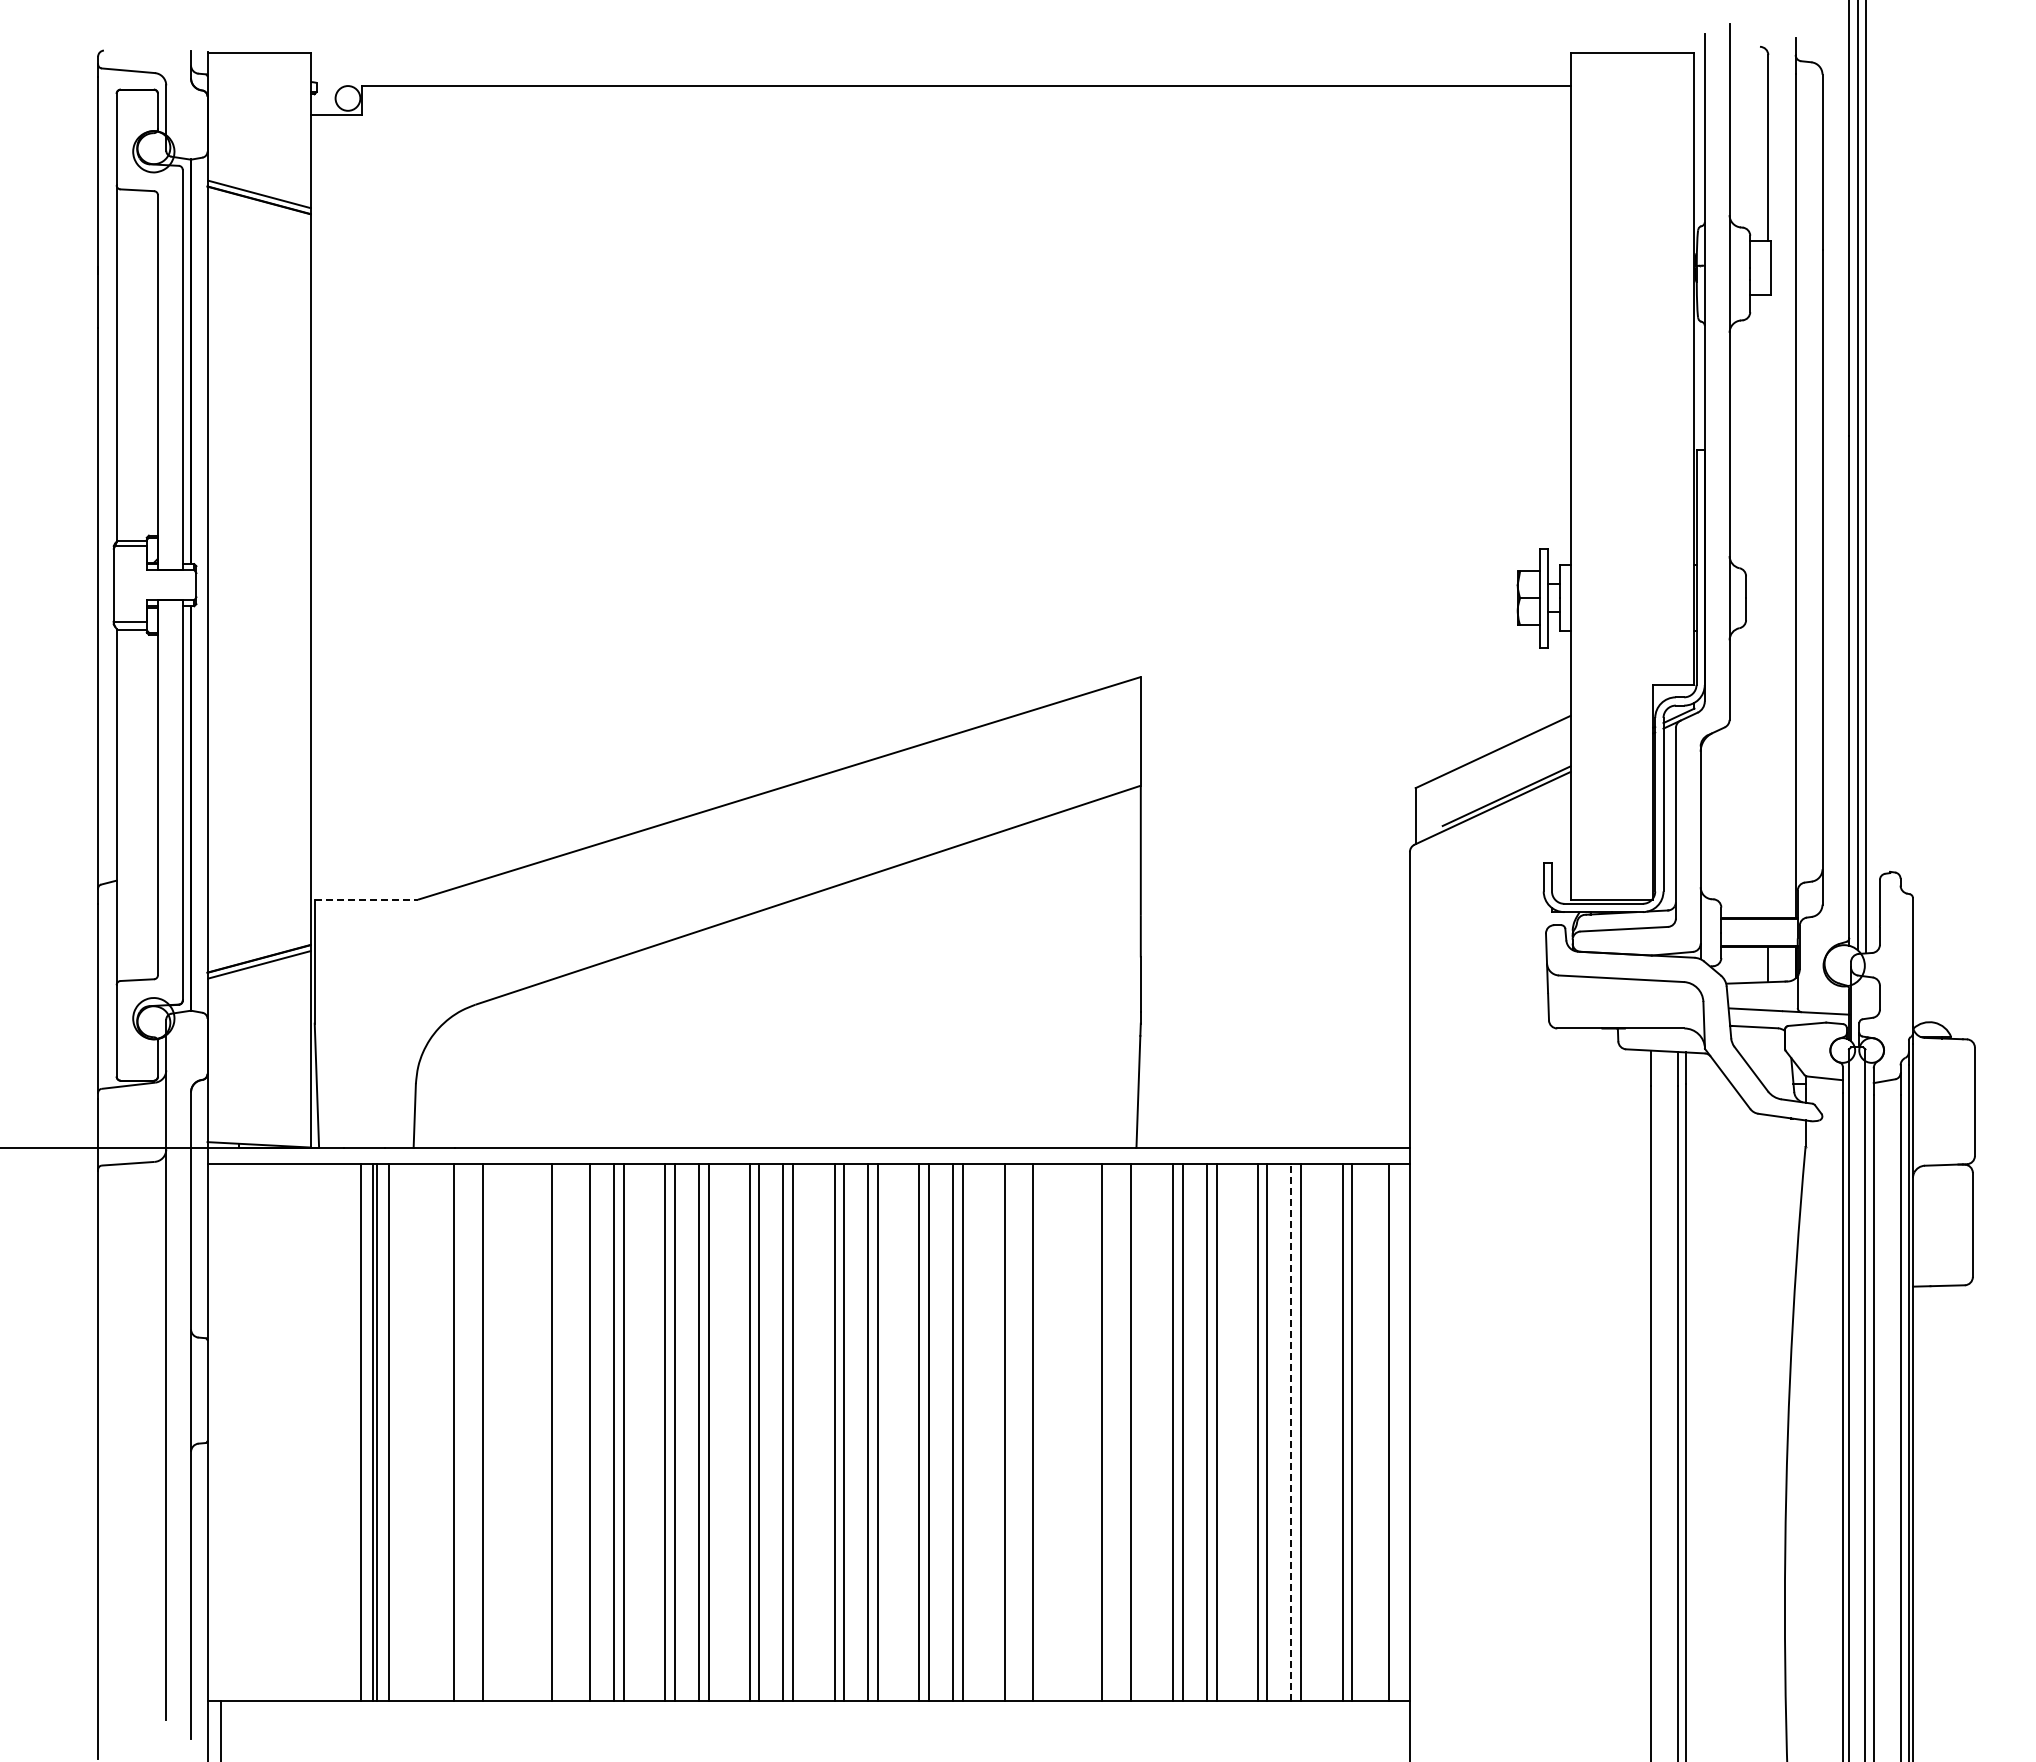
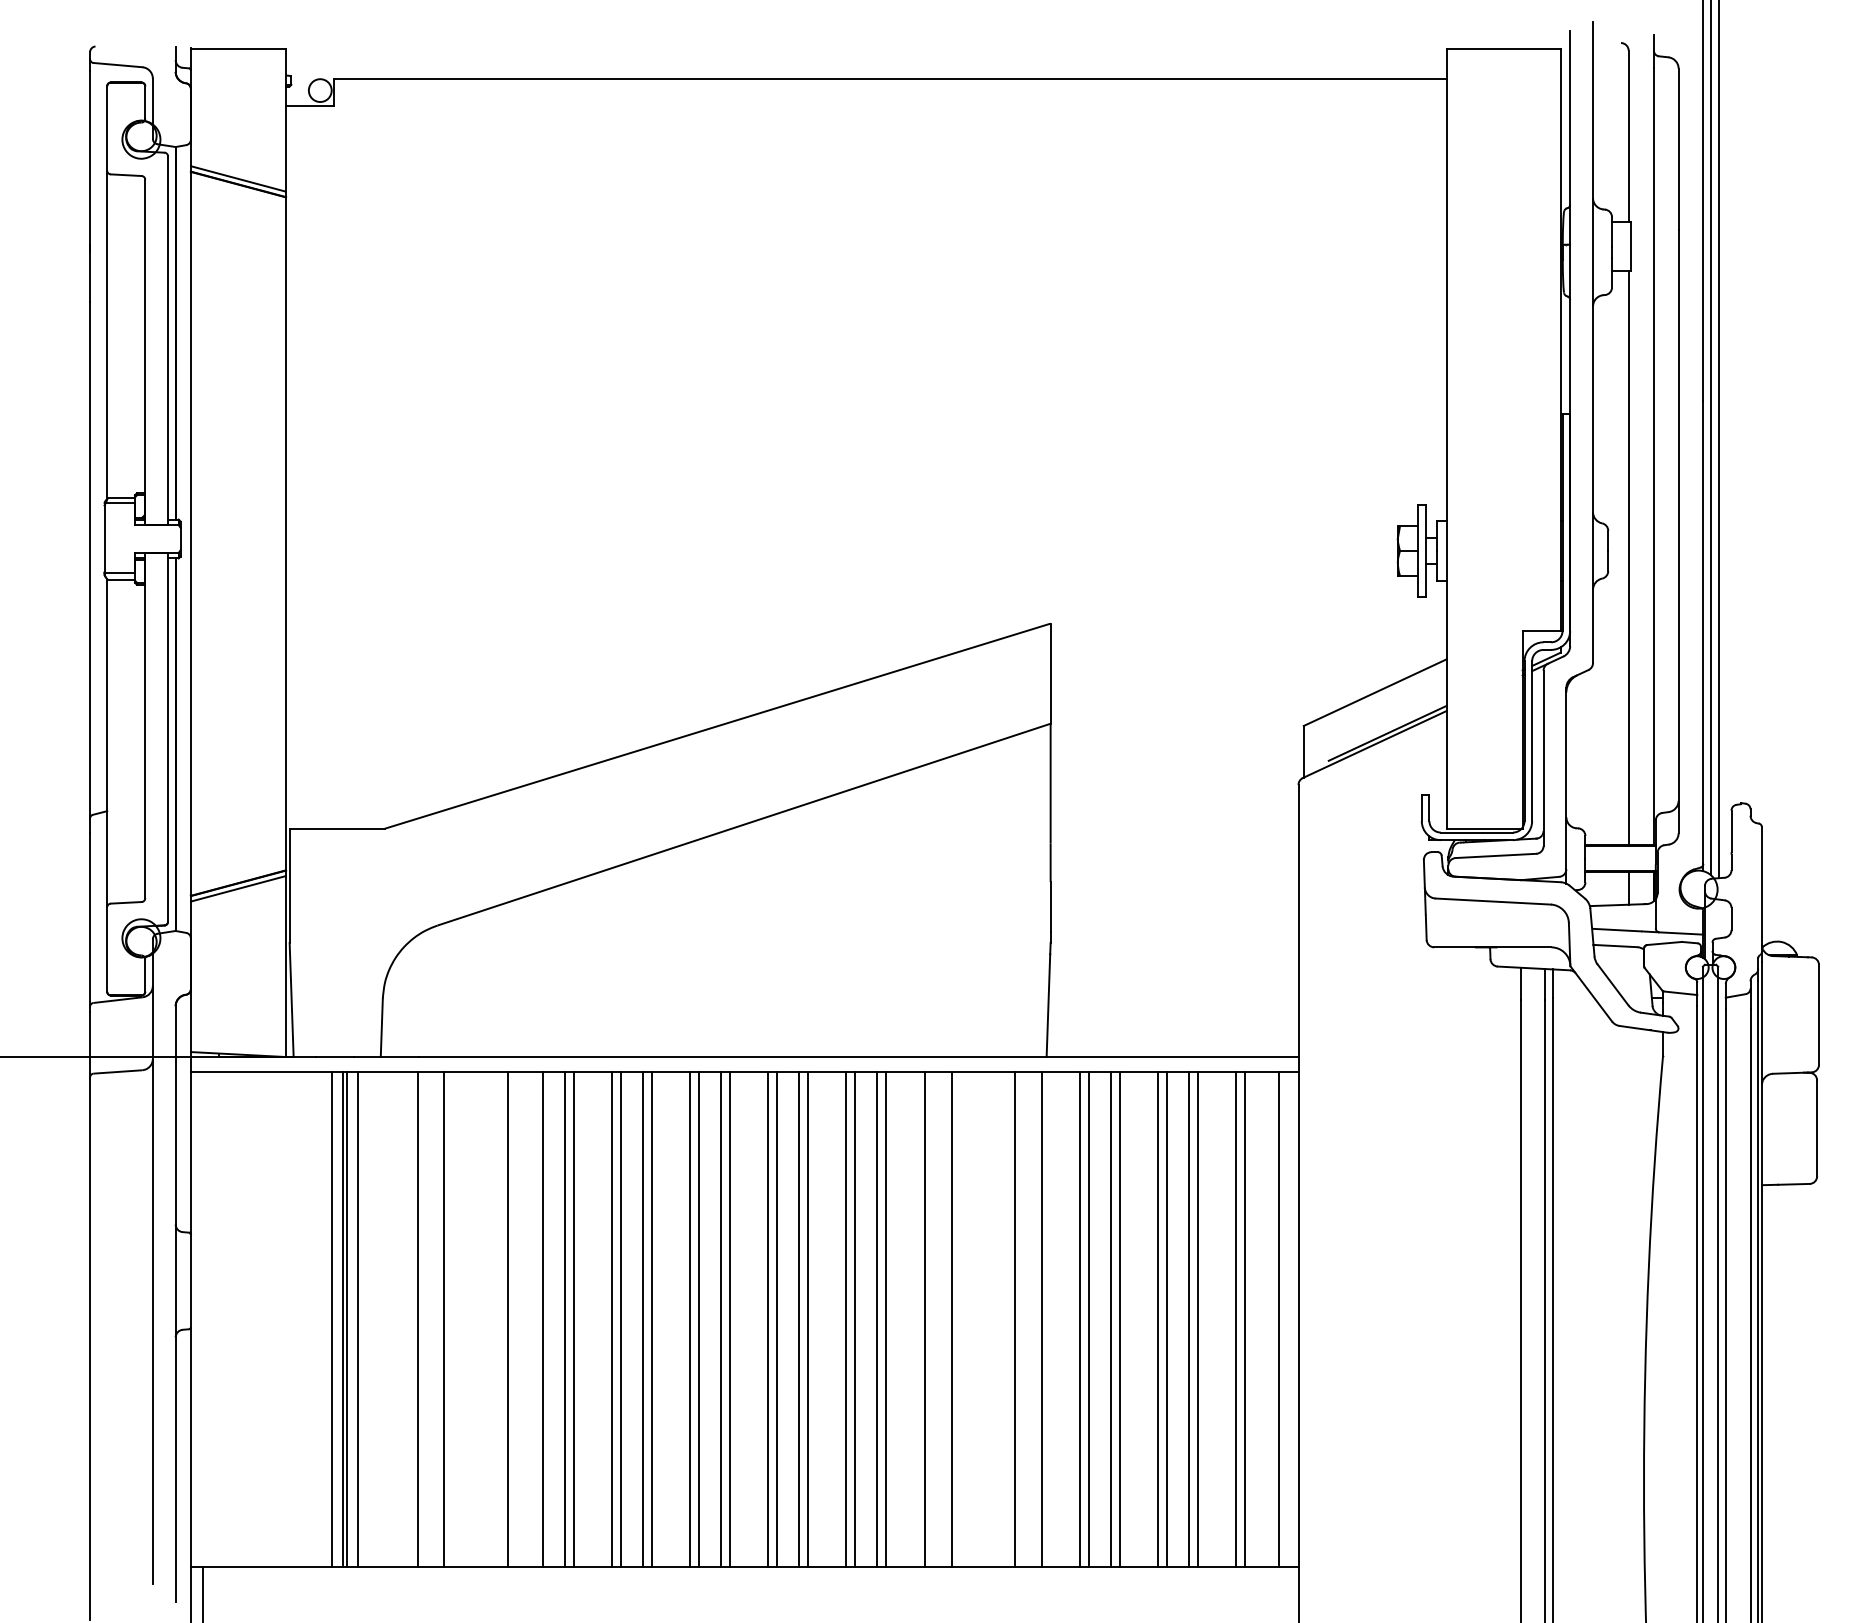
line: (1768, 606) -> (1628, 558), added
line: (366, 899) -> (337, 828), dashed -> solid
line: (1291, 1432) -> (1189, 1319), dashed -> solid

